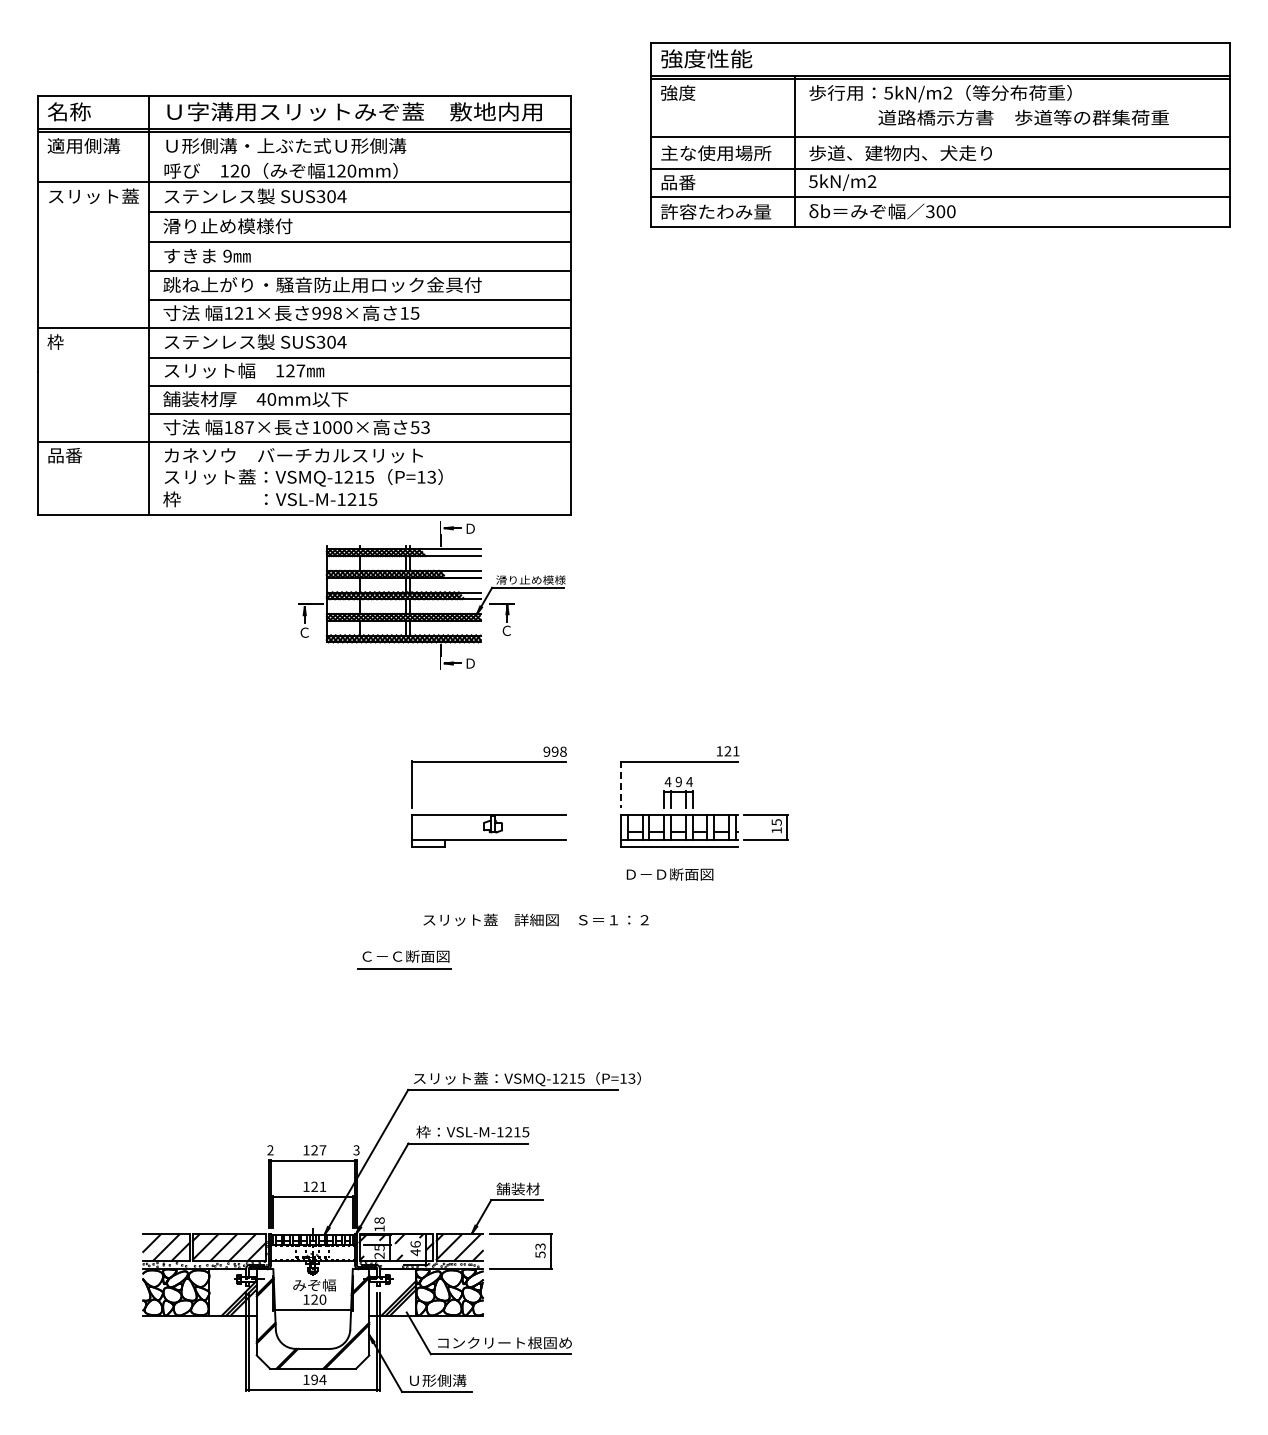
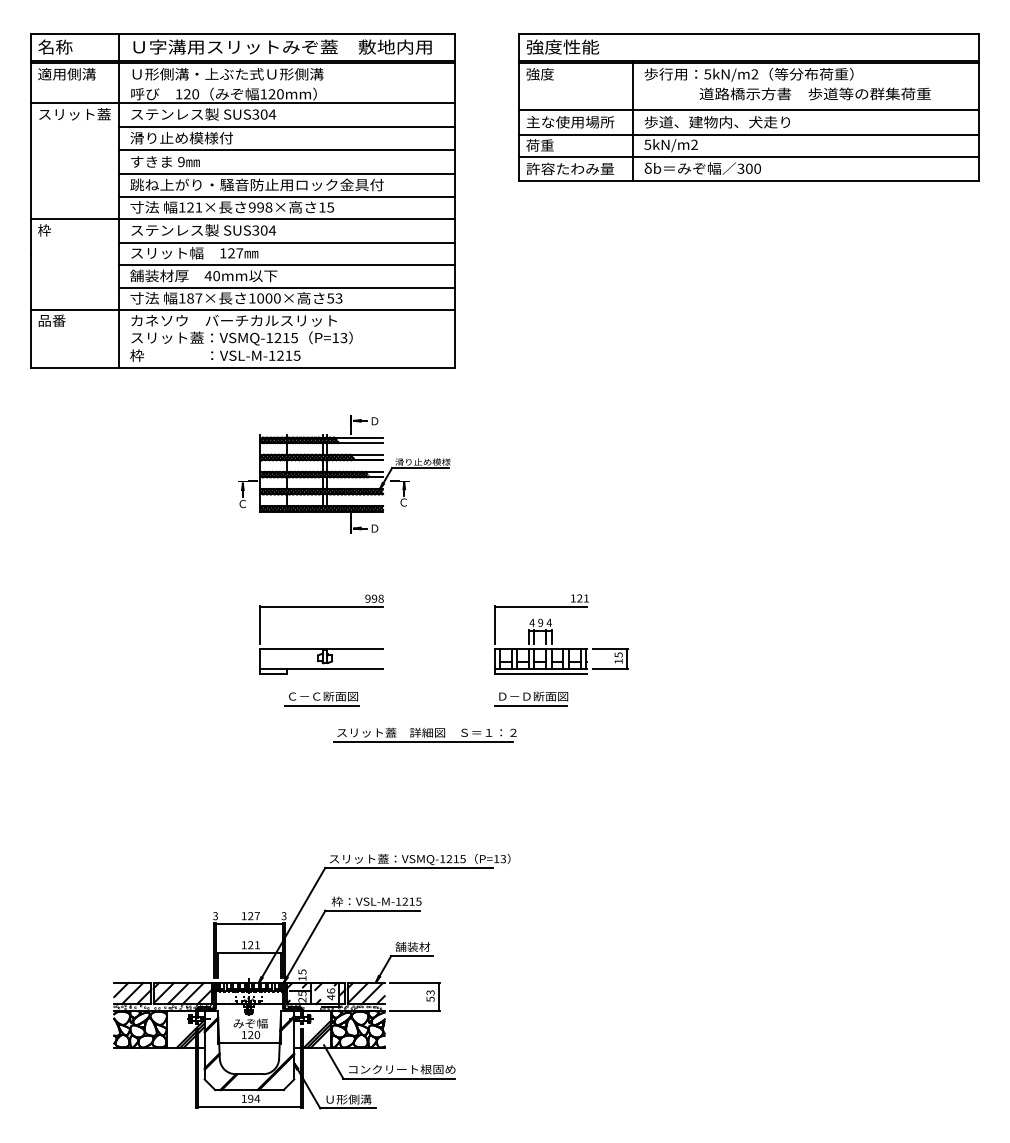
text: (678, 182) -> (540, 145), 品番 -> 荷重
part: (304, 305) -> (242, 201), moved
line: (621, 784) -> (495, 624), dashed -> solid
part: (488, 814) -> (321, 648), moved
line: (666, 886) -> (530, 706), added
line: (531, 932) -> (423, 742), added
part: (404, 959) -> (322, 698), moved
text: (270, 1150) -> (215, 916), 2 -> 3
text: (379, 1220) -> (302, 971), 18 -> 15

